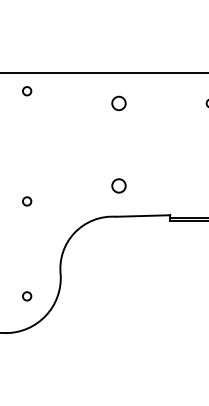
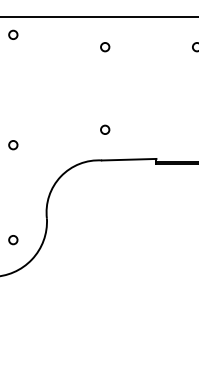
circle: (118, 103) -> (104, 47), size x0.62
circle: (118, 186) -> (104, 130), size x0.62

